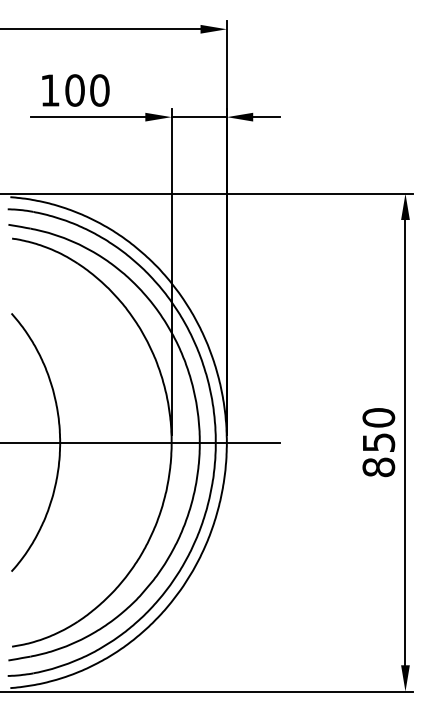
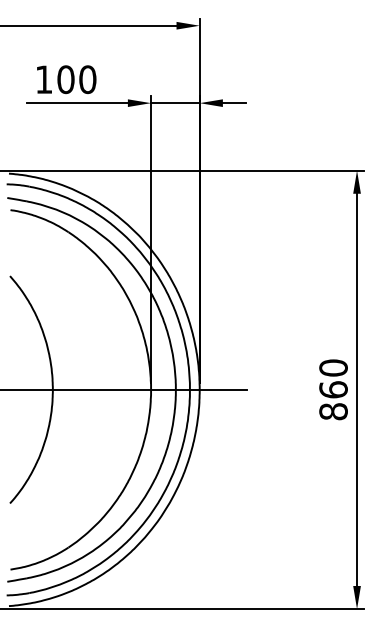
text: (378, 442) -> (333, 389), 850 -> 860

